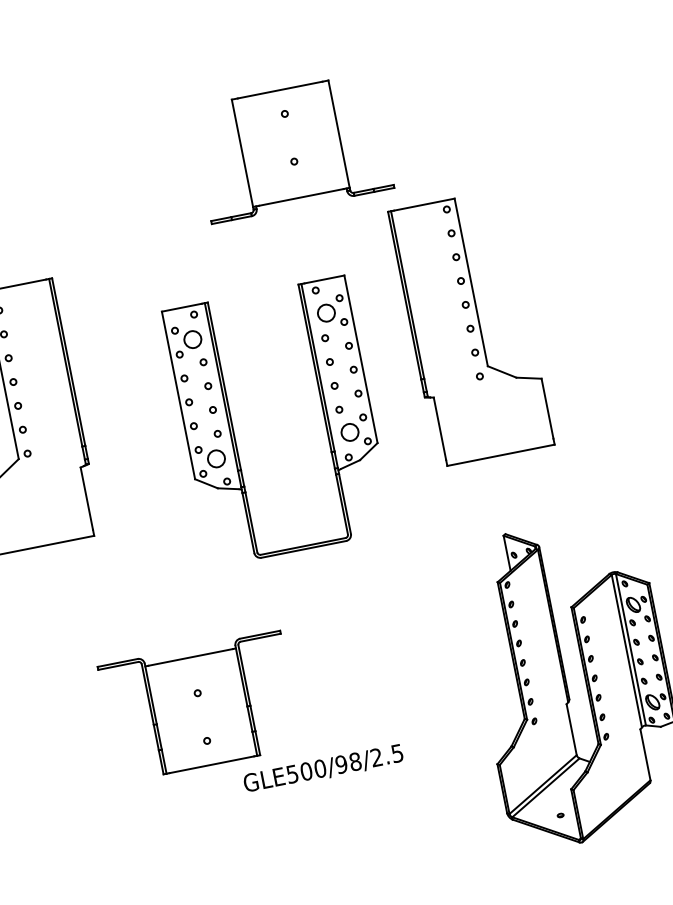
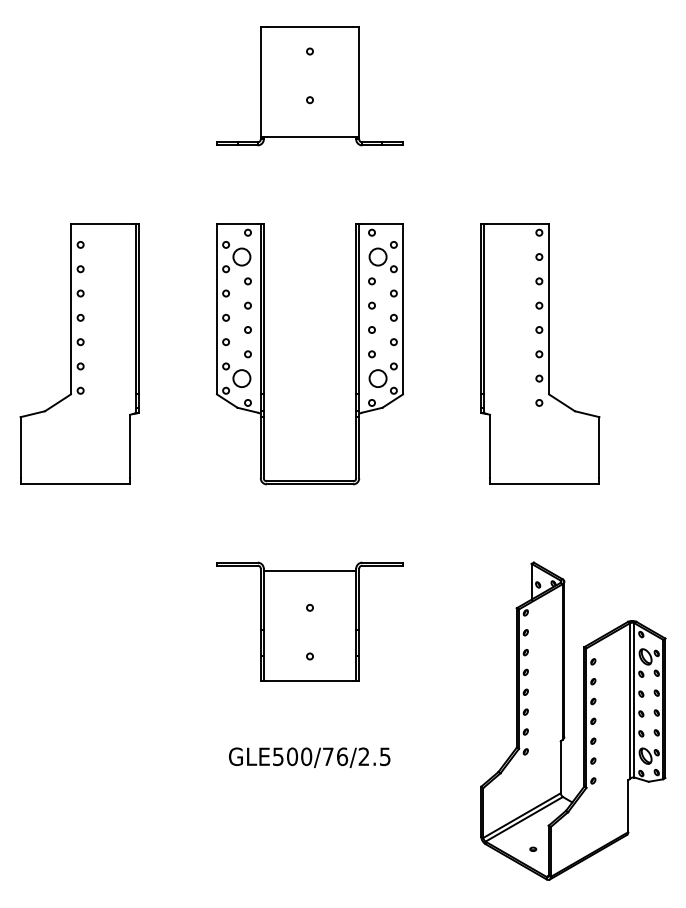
part: (291, 148) -> (309, 86), moved
part: (323, 413) -> (355, 354), moved
part: (199, 706) -> (309, 621), moved
text: (348, 762) -> (335, 756), GLE500/98/2.5 -> GLE500/76/2.5

